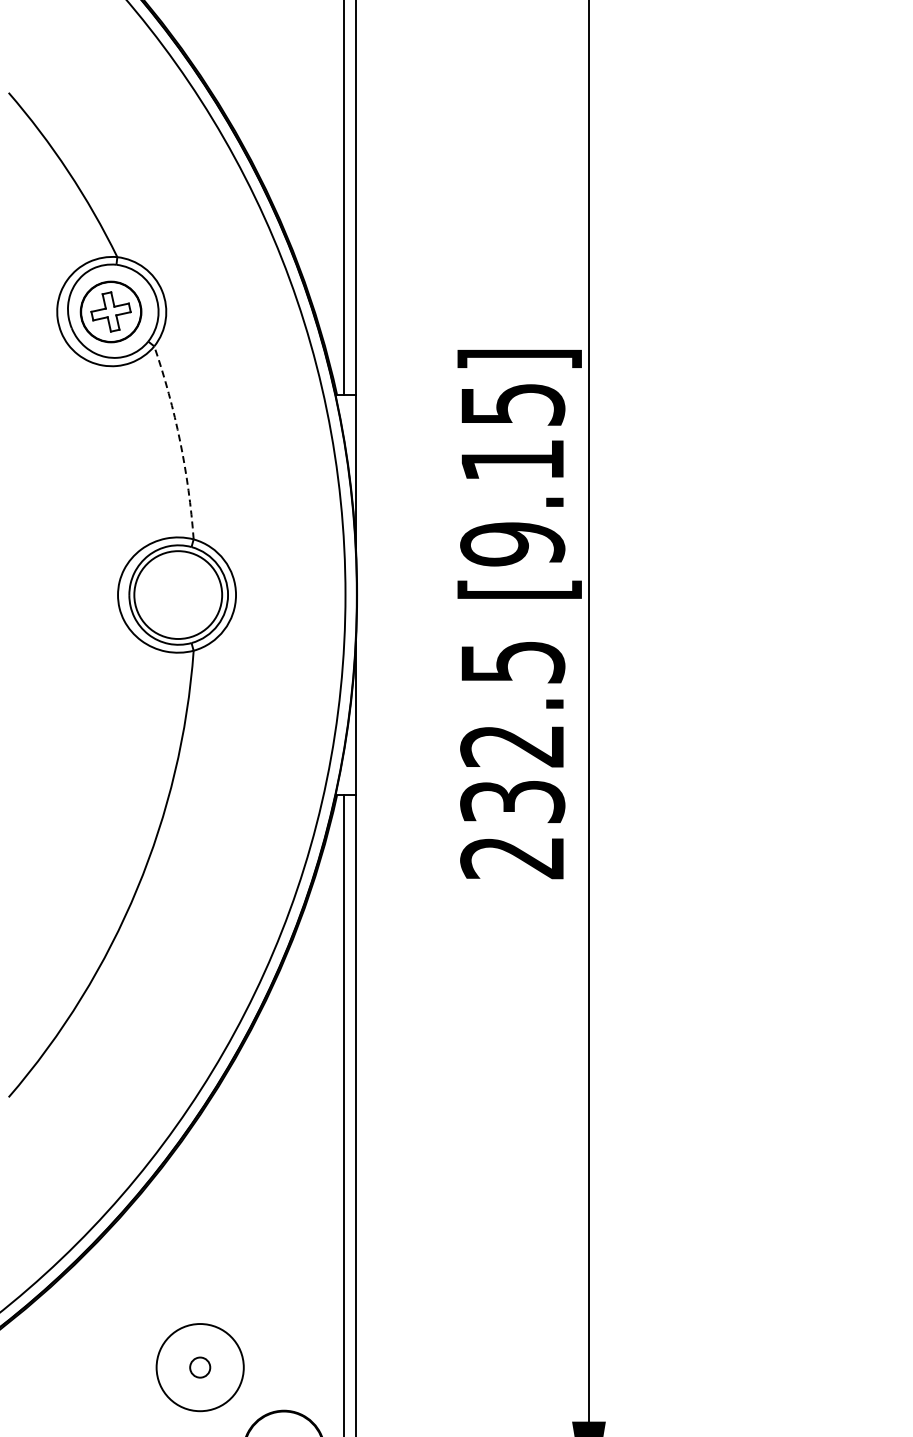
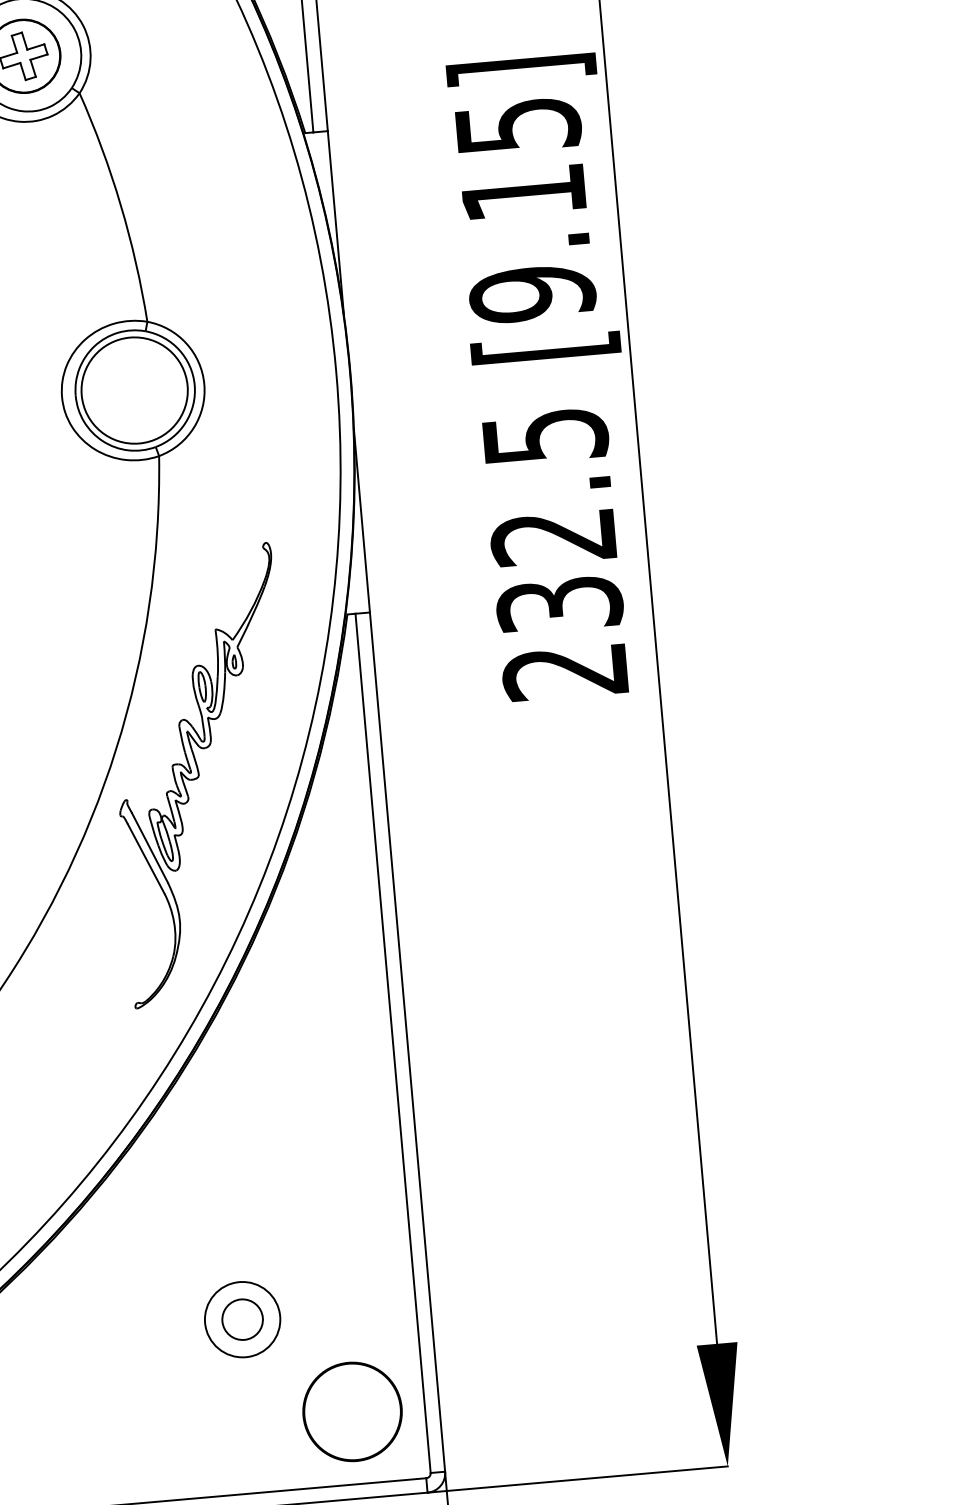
arc: (180, 441) -> (121, 205), dashed -> solid
part: (206, 916) -> (202, 775), added
circle: (199, 1367) -> (241, 1319), size x1.67
circle: (200, 1367) -> (242, 1319), size x0.71

